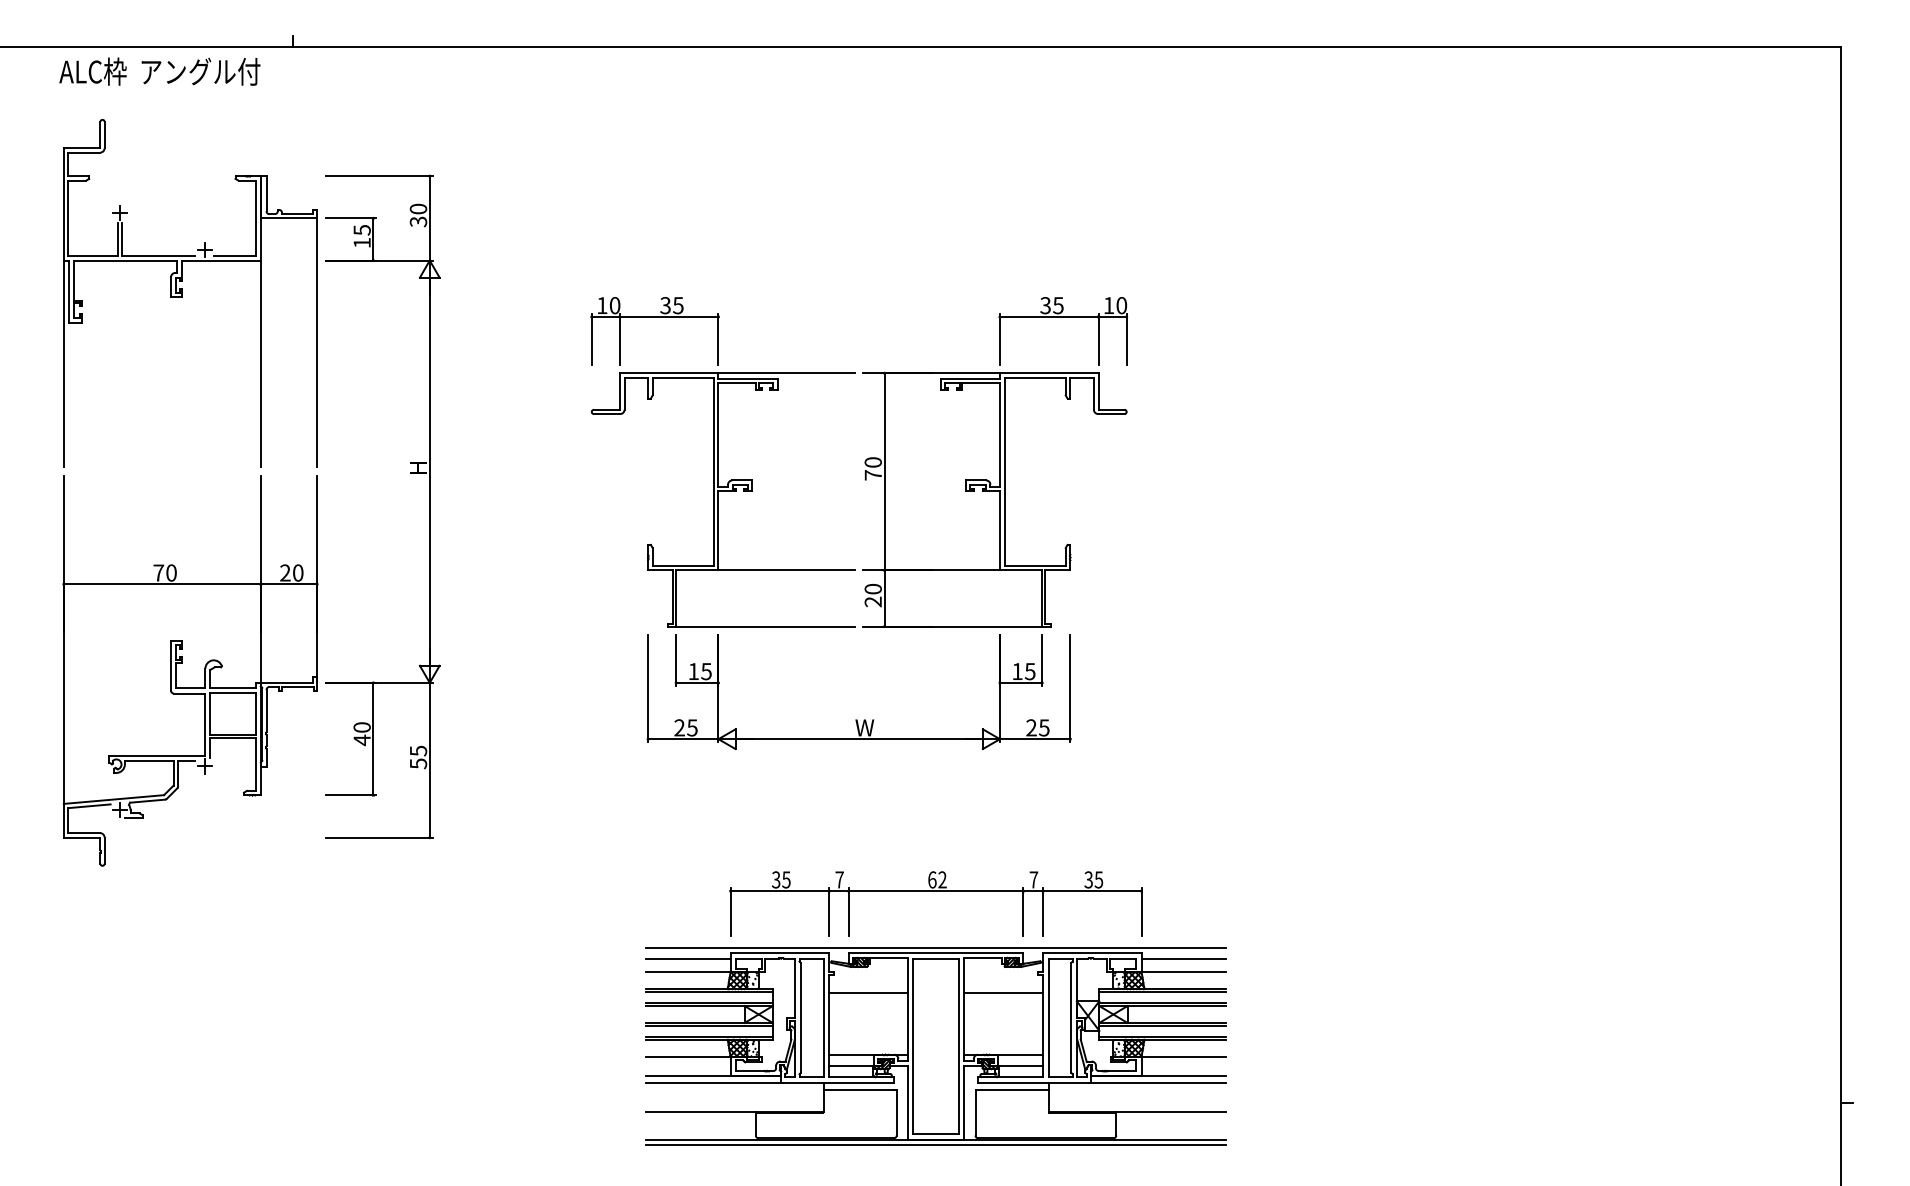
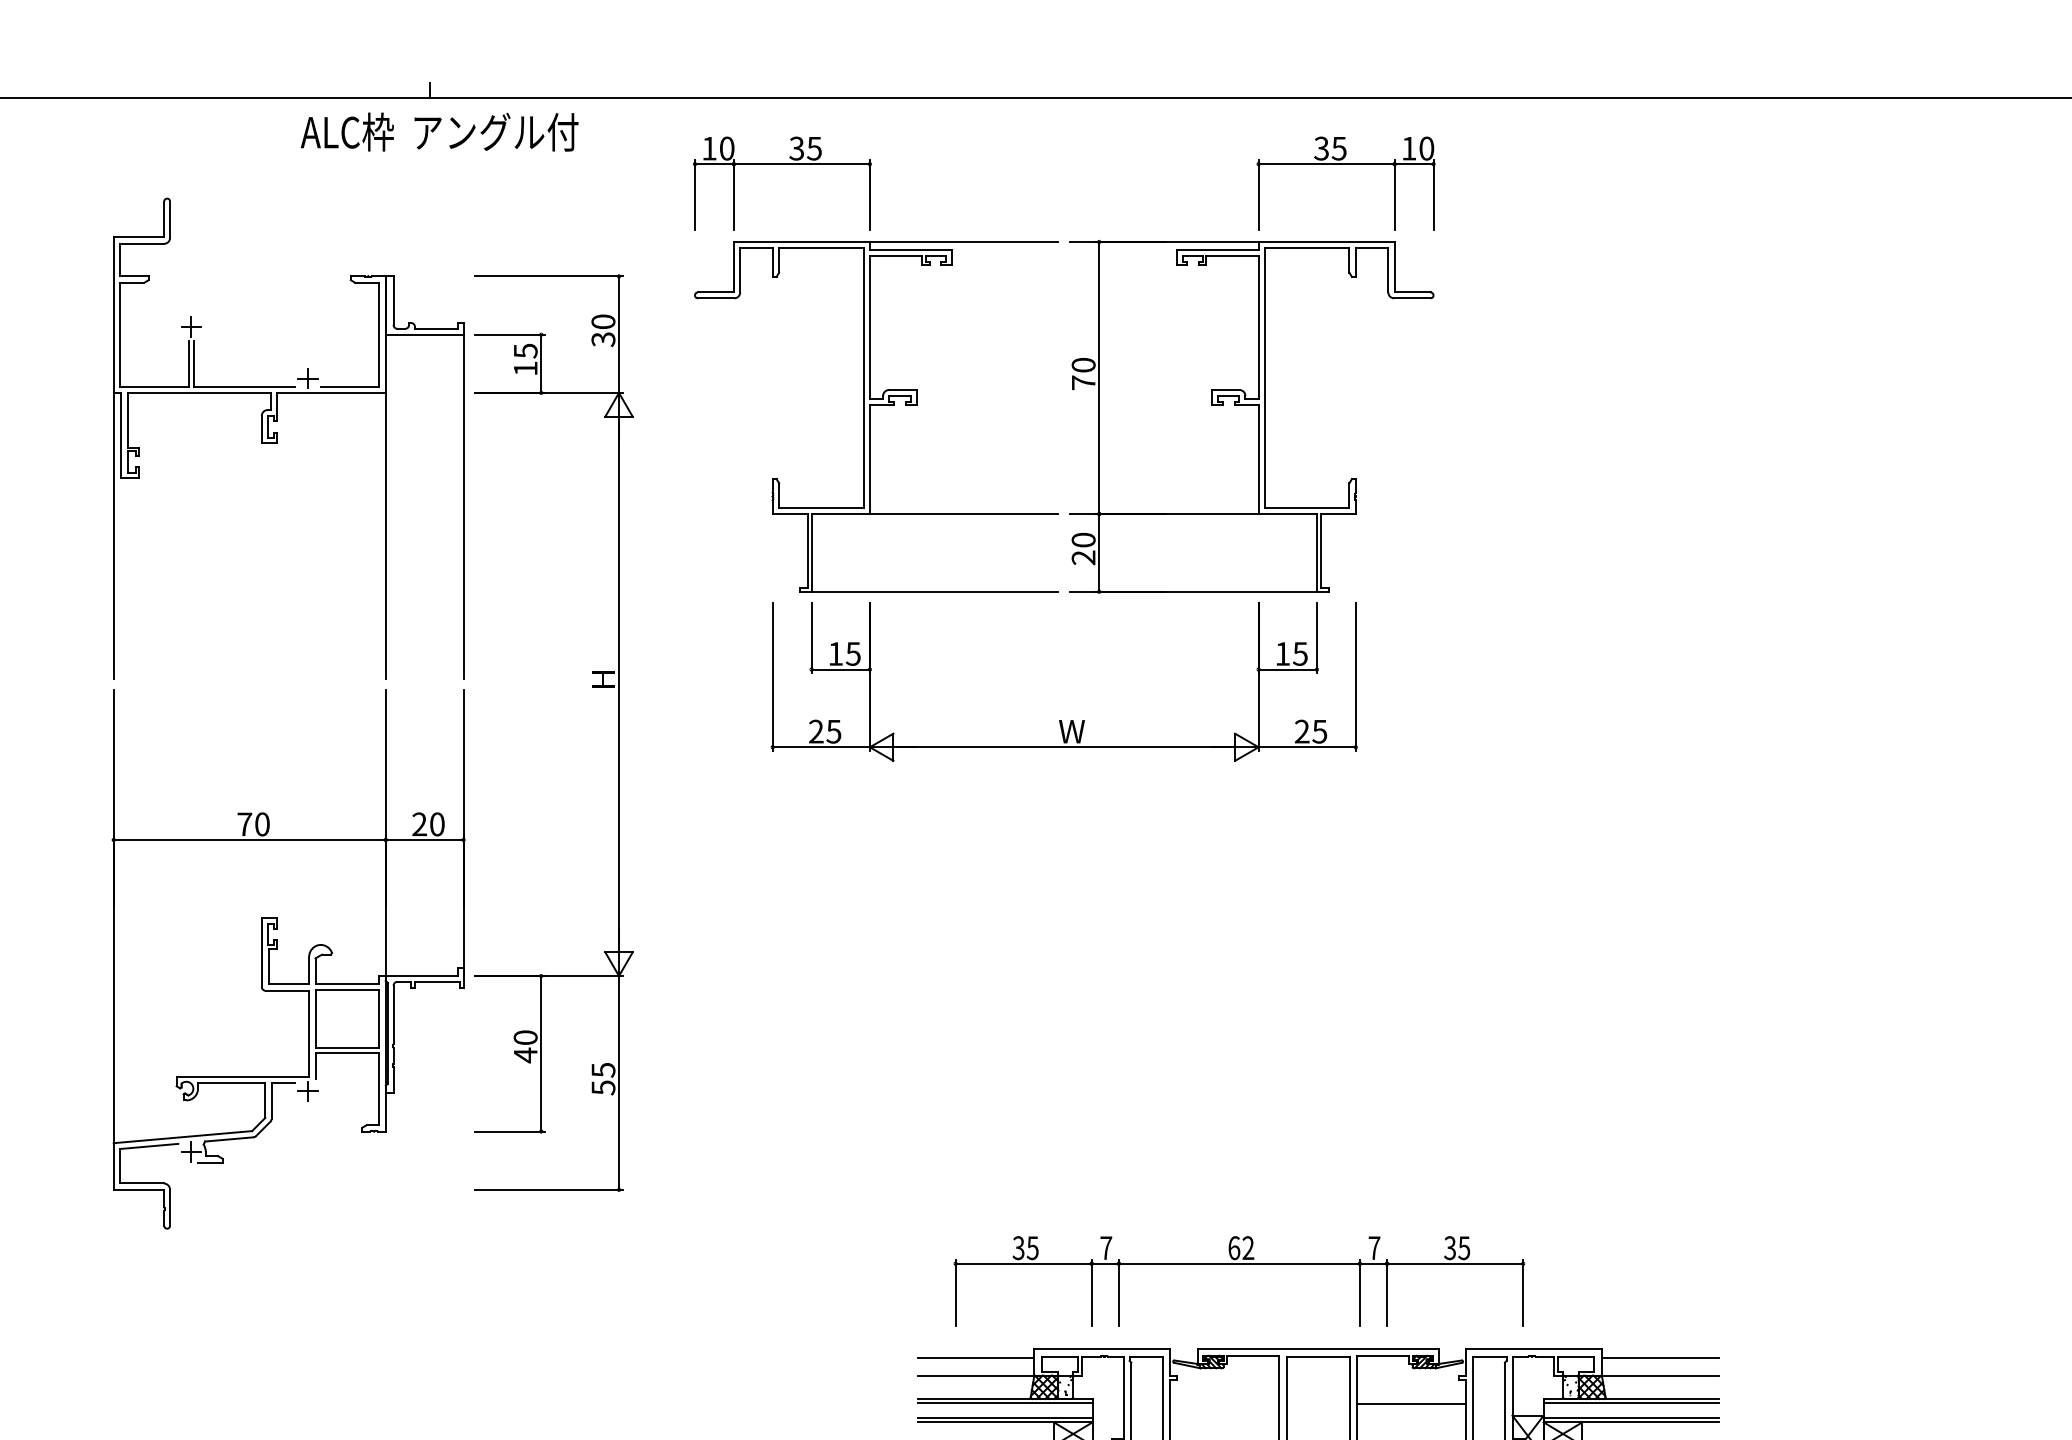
text: (159, 71) -> (439, 131), moved
part: (884, 523) -> (1099, 449), moved
part: (935, 891) -> (1238, 1264), moved
line: (936, 947) -> (1318, 1341), removed
line: (868, 993) -> (1224, 1404), removed

